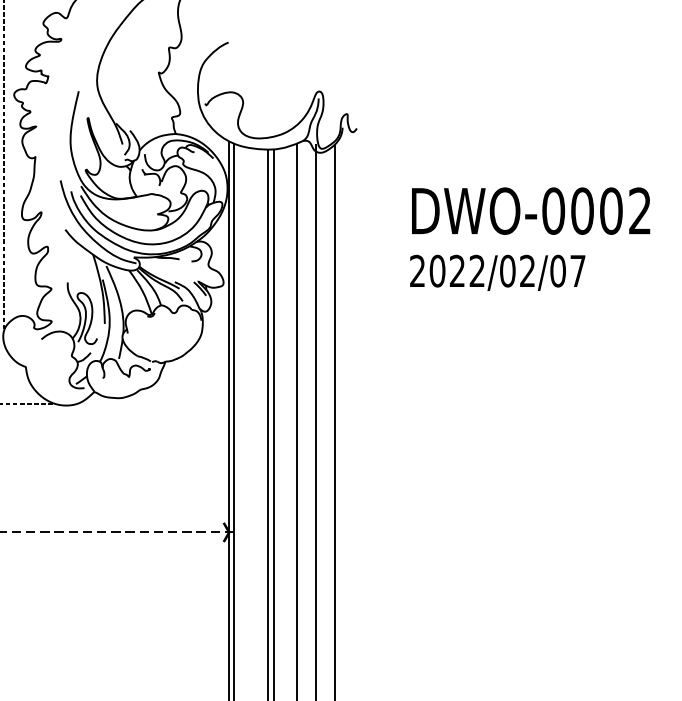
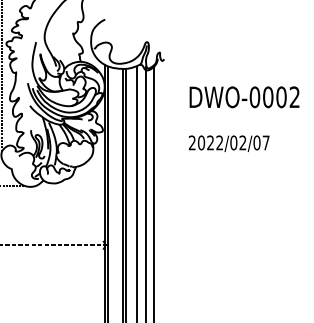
text: (496, 272) -> (228, 143), moved

